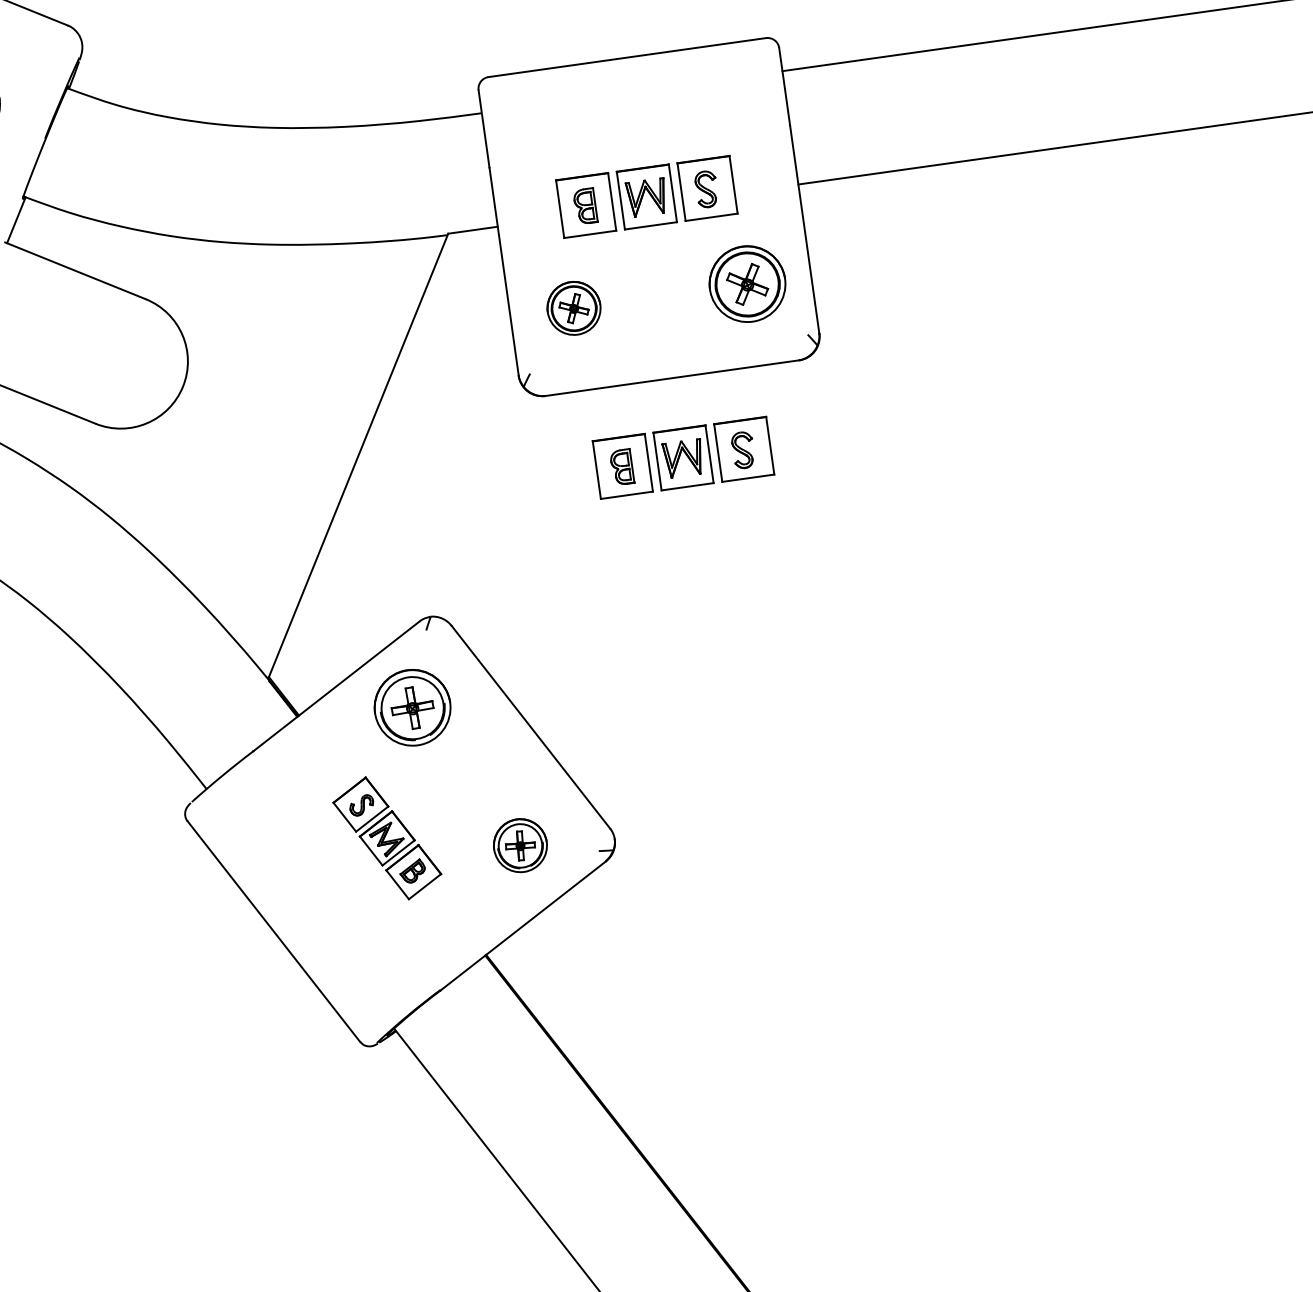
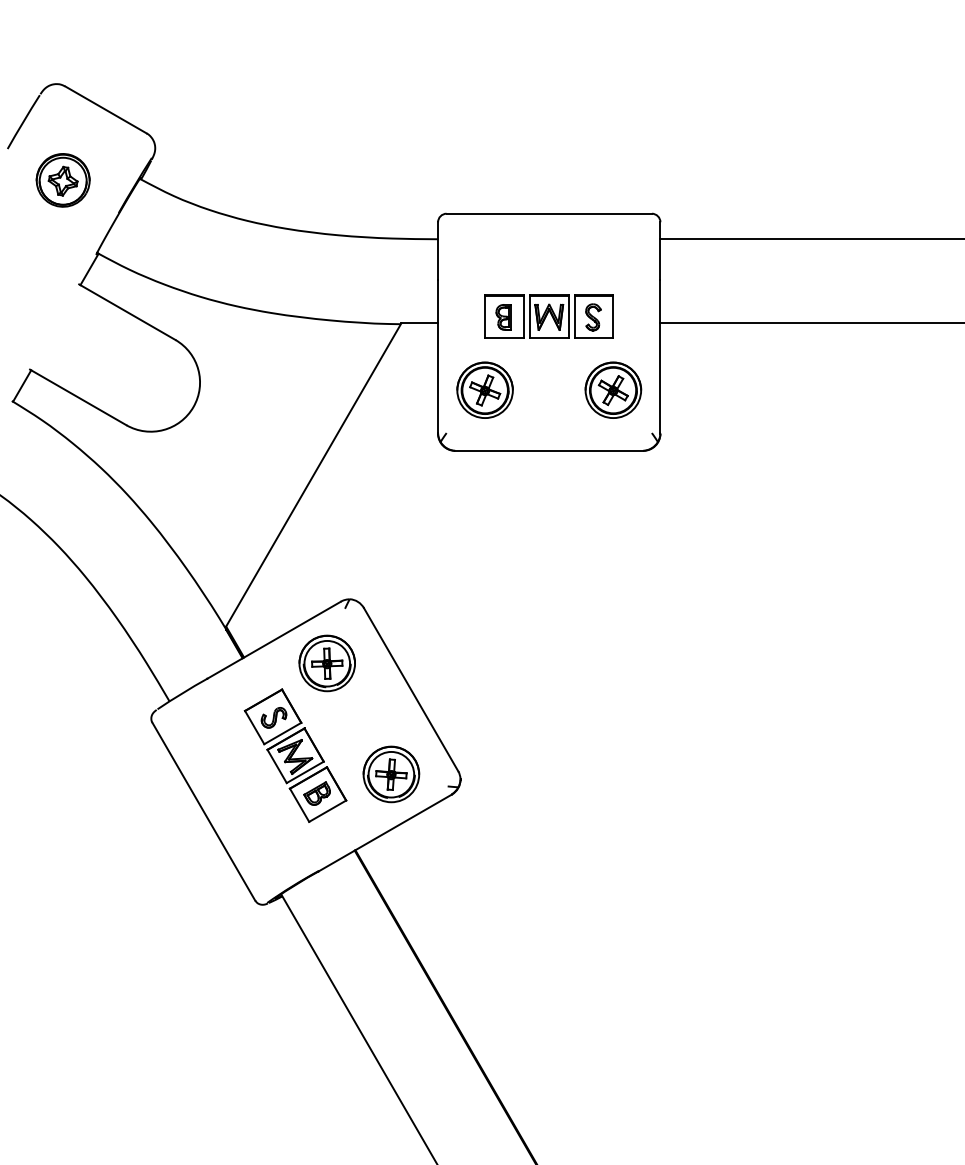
part: (573, 307) -> (484, 389), size x1.43
part: (682, 457) -> (548, 509), removed
part: (387, 838) -> (295, 755), size x1.43
part: (520, 845) -> (391, 774), size x1.43

